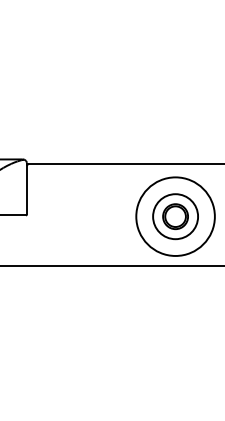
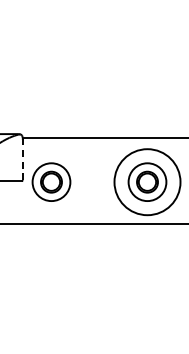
line: (26, 189) -> (22, 159), solid -> dashed
part: (61, 215) -> (51, 181), added

